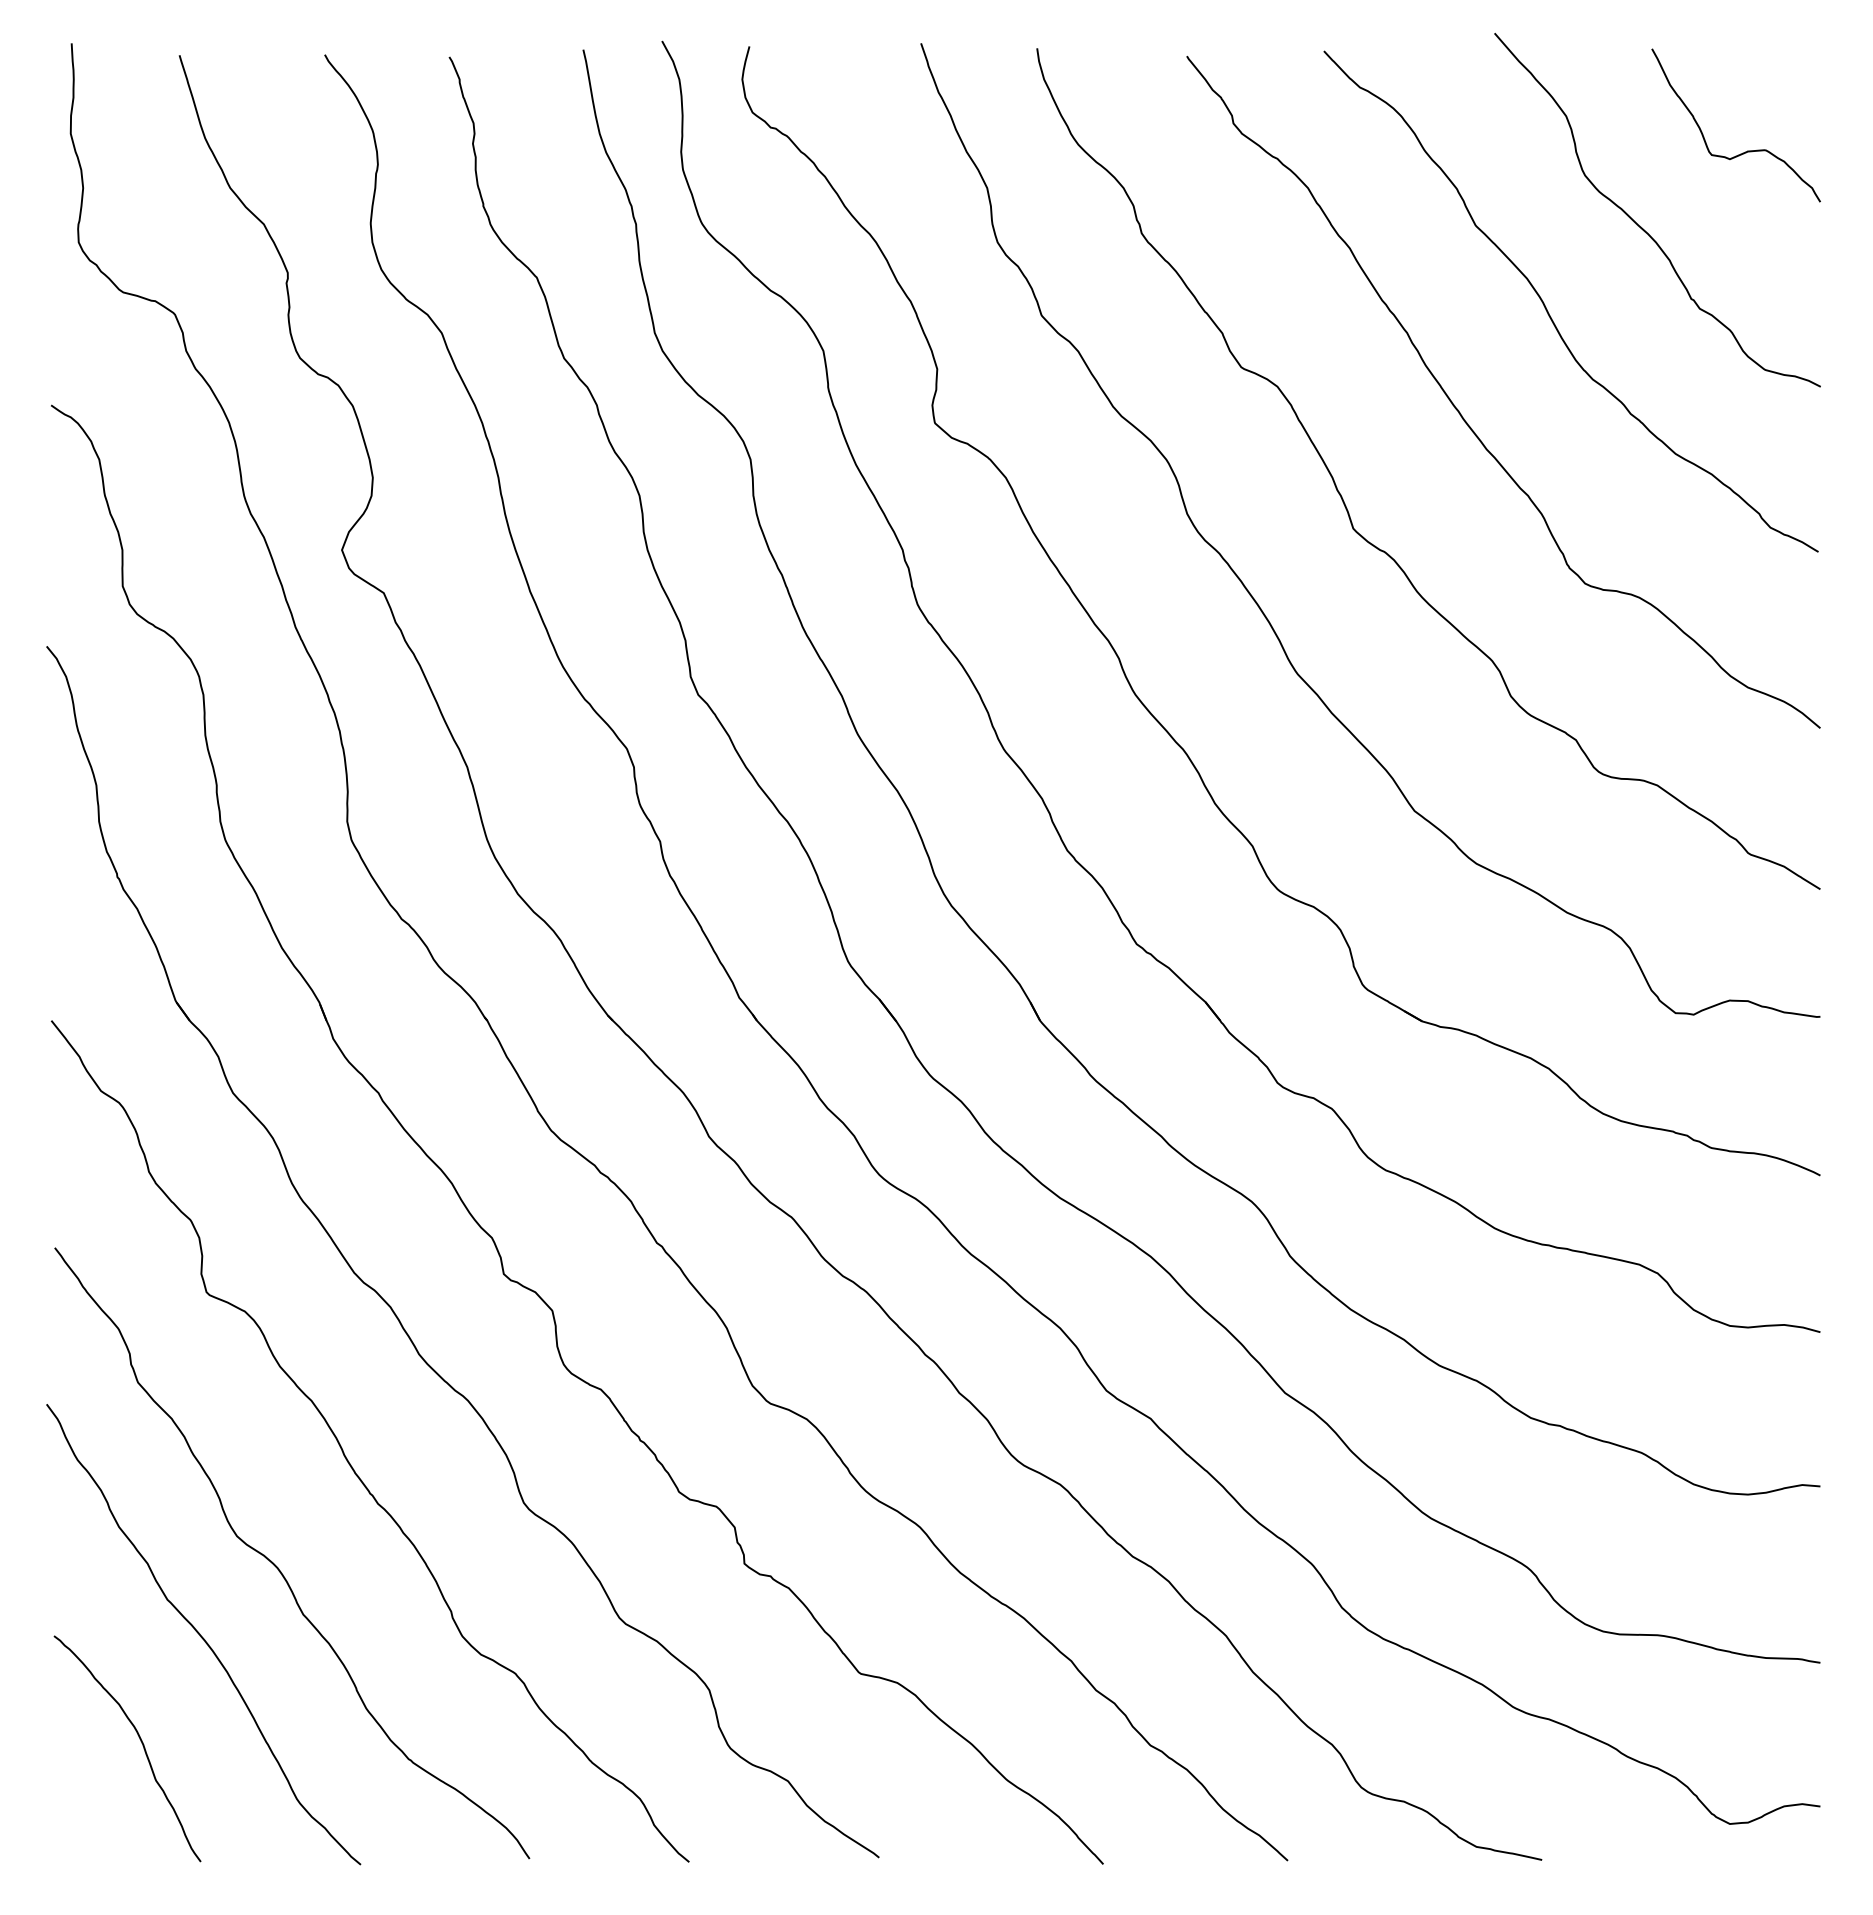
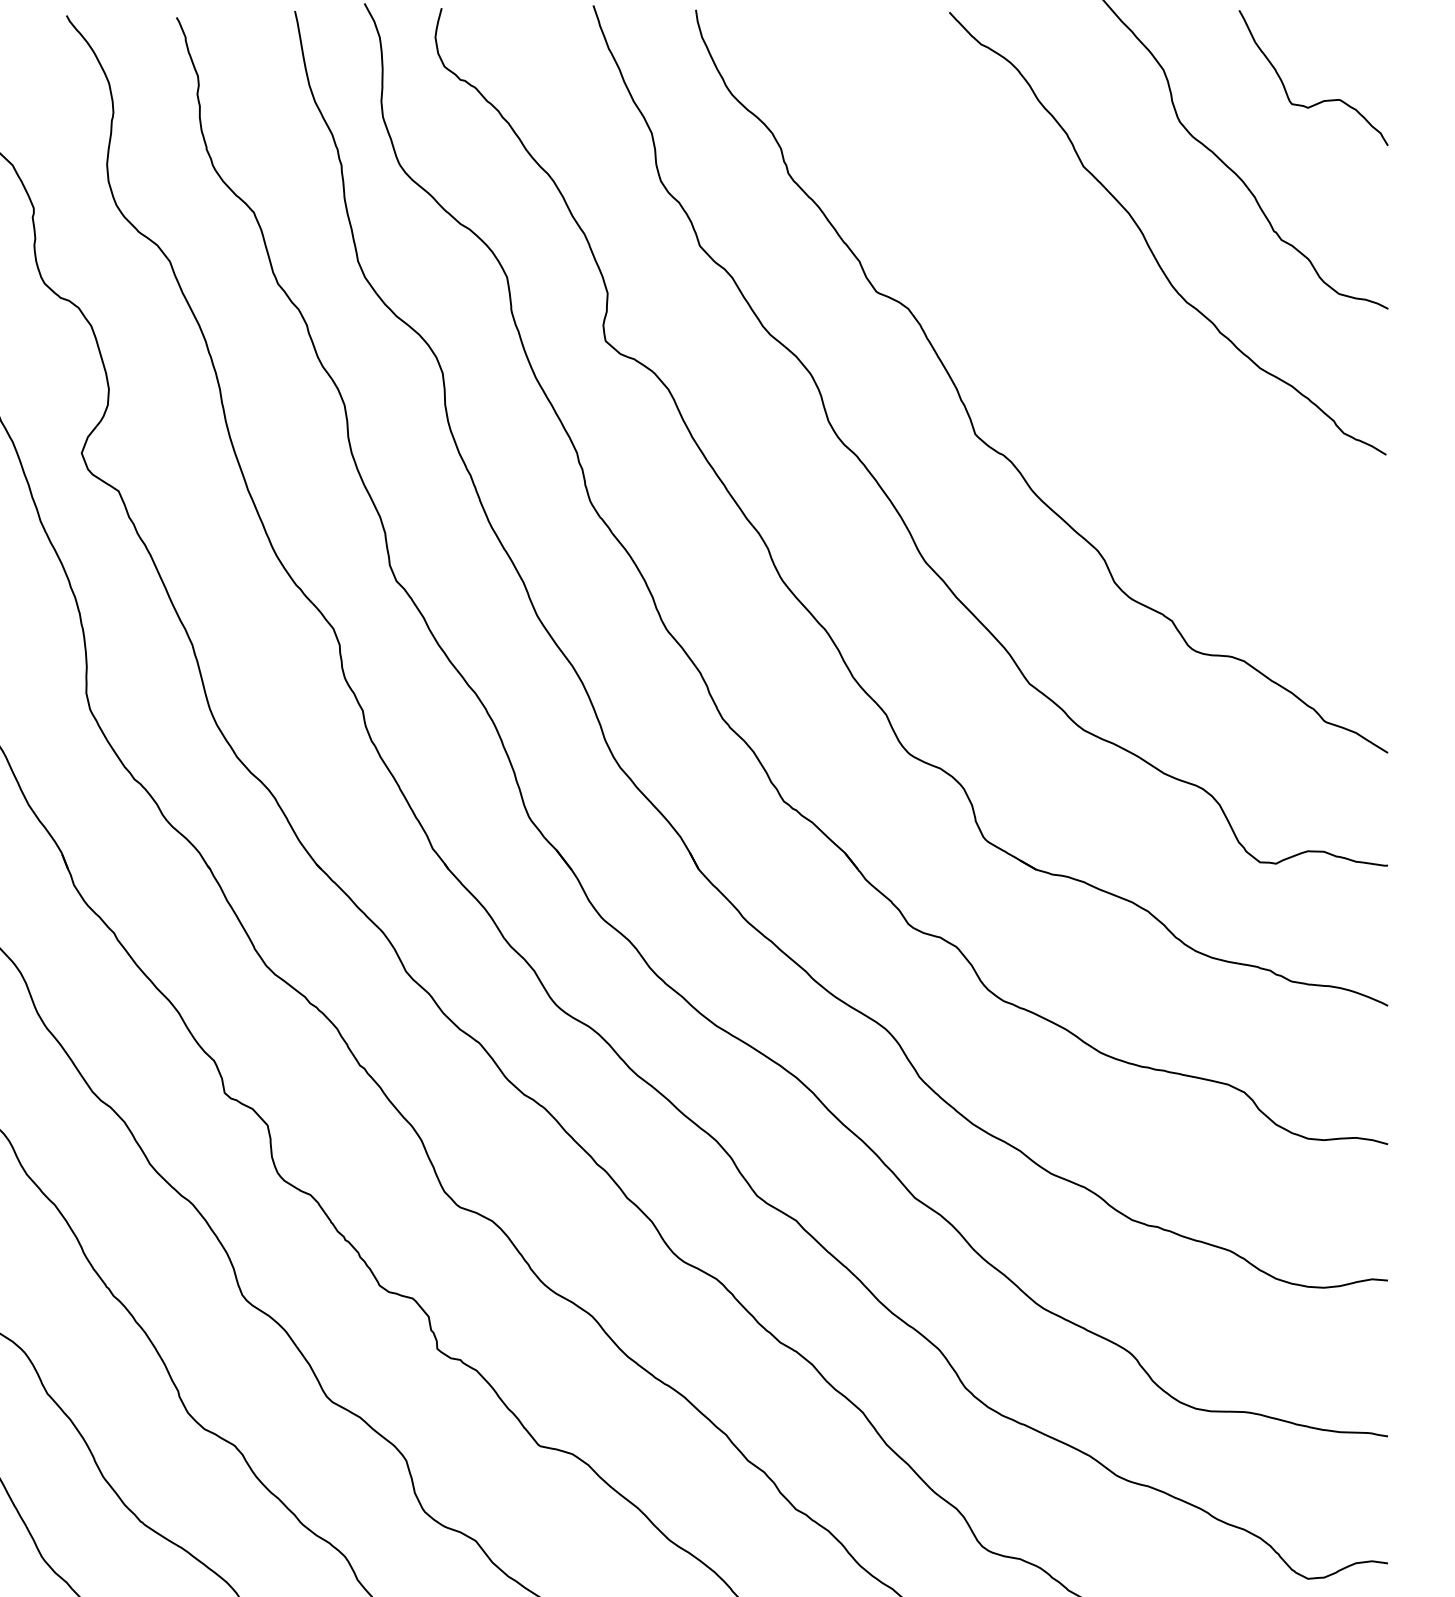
curve: (1467, 422) -> (1076, 340), removed

